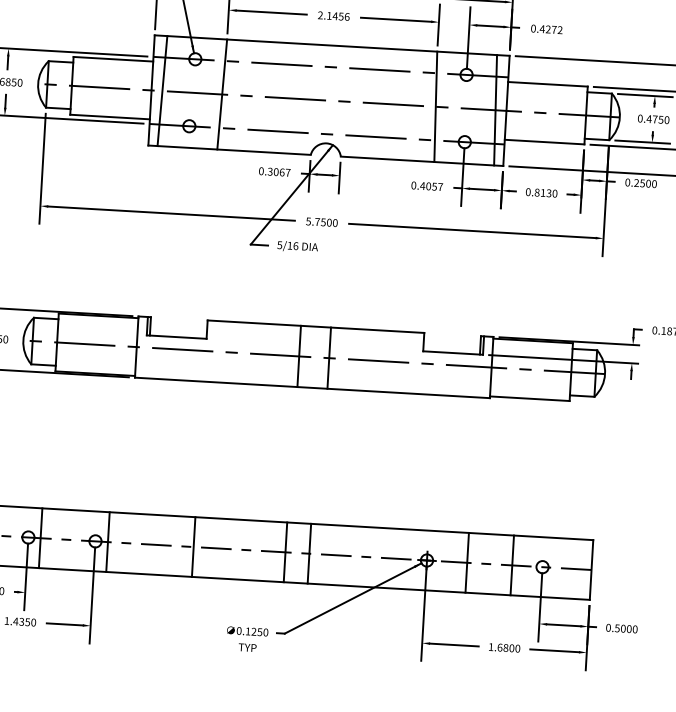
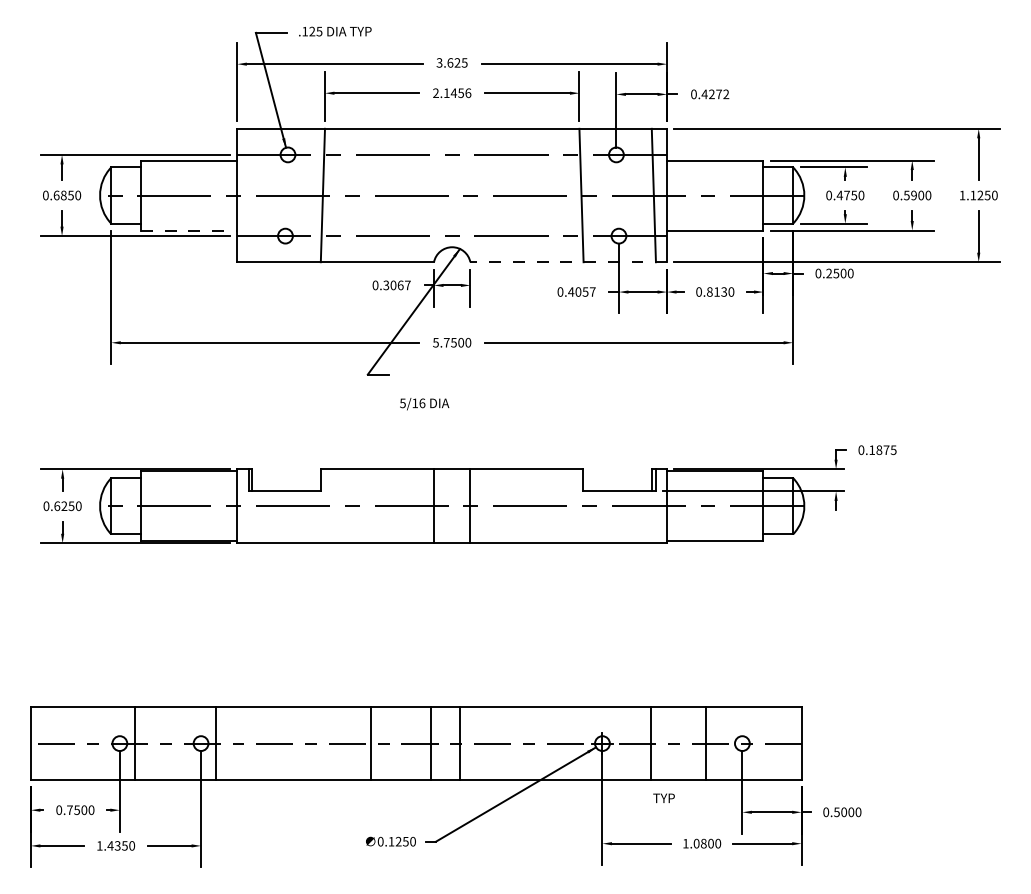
line: (162, 91) -> (250, 195), removed
line: (110, 117) -> (189, 230), solid -> dashed
line: (421, 161) -> (568, 262), solid -> dashed
text: (297, 247) -> (424, 404), moved
line: (193, 546) -> (370, 743), moved
text: (247, 647) -> (663, 797), moved
text: (499, 647) -> (696, 843), 1.6800 -> 1.0800

